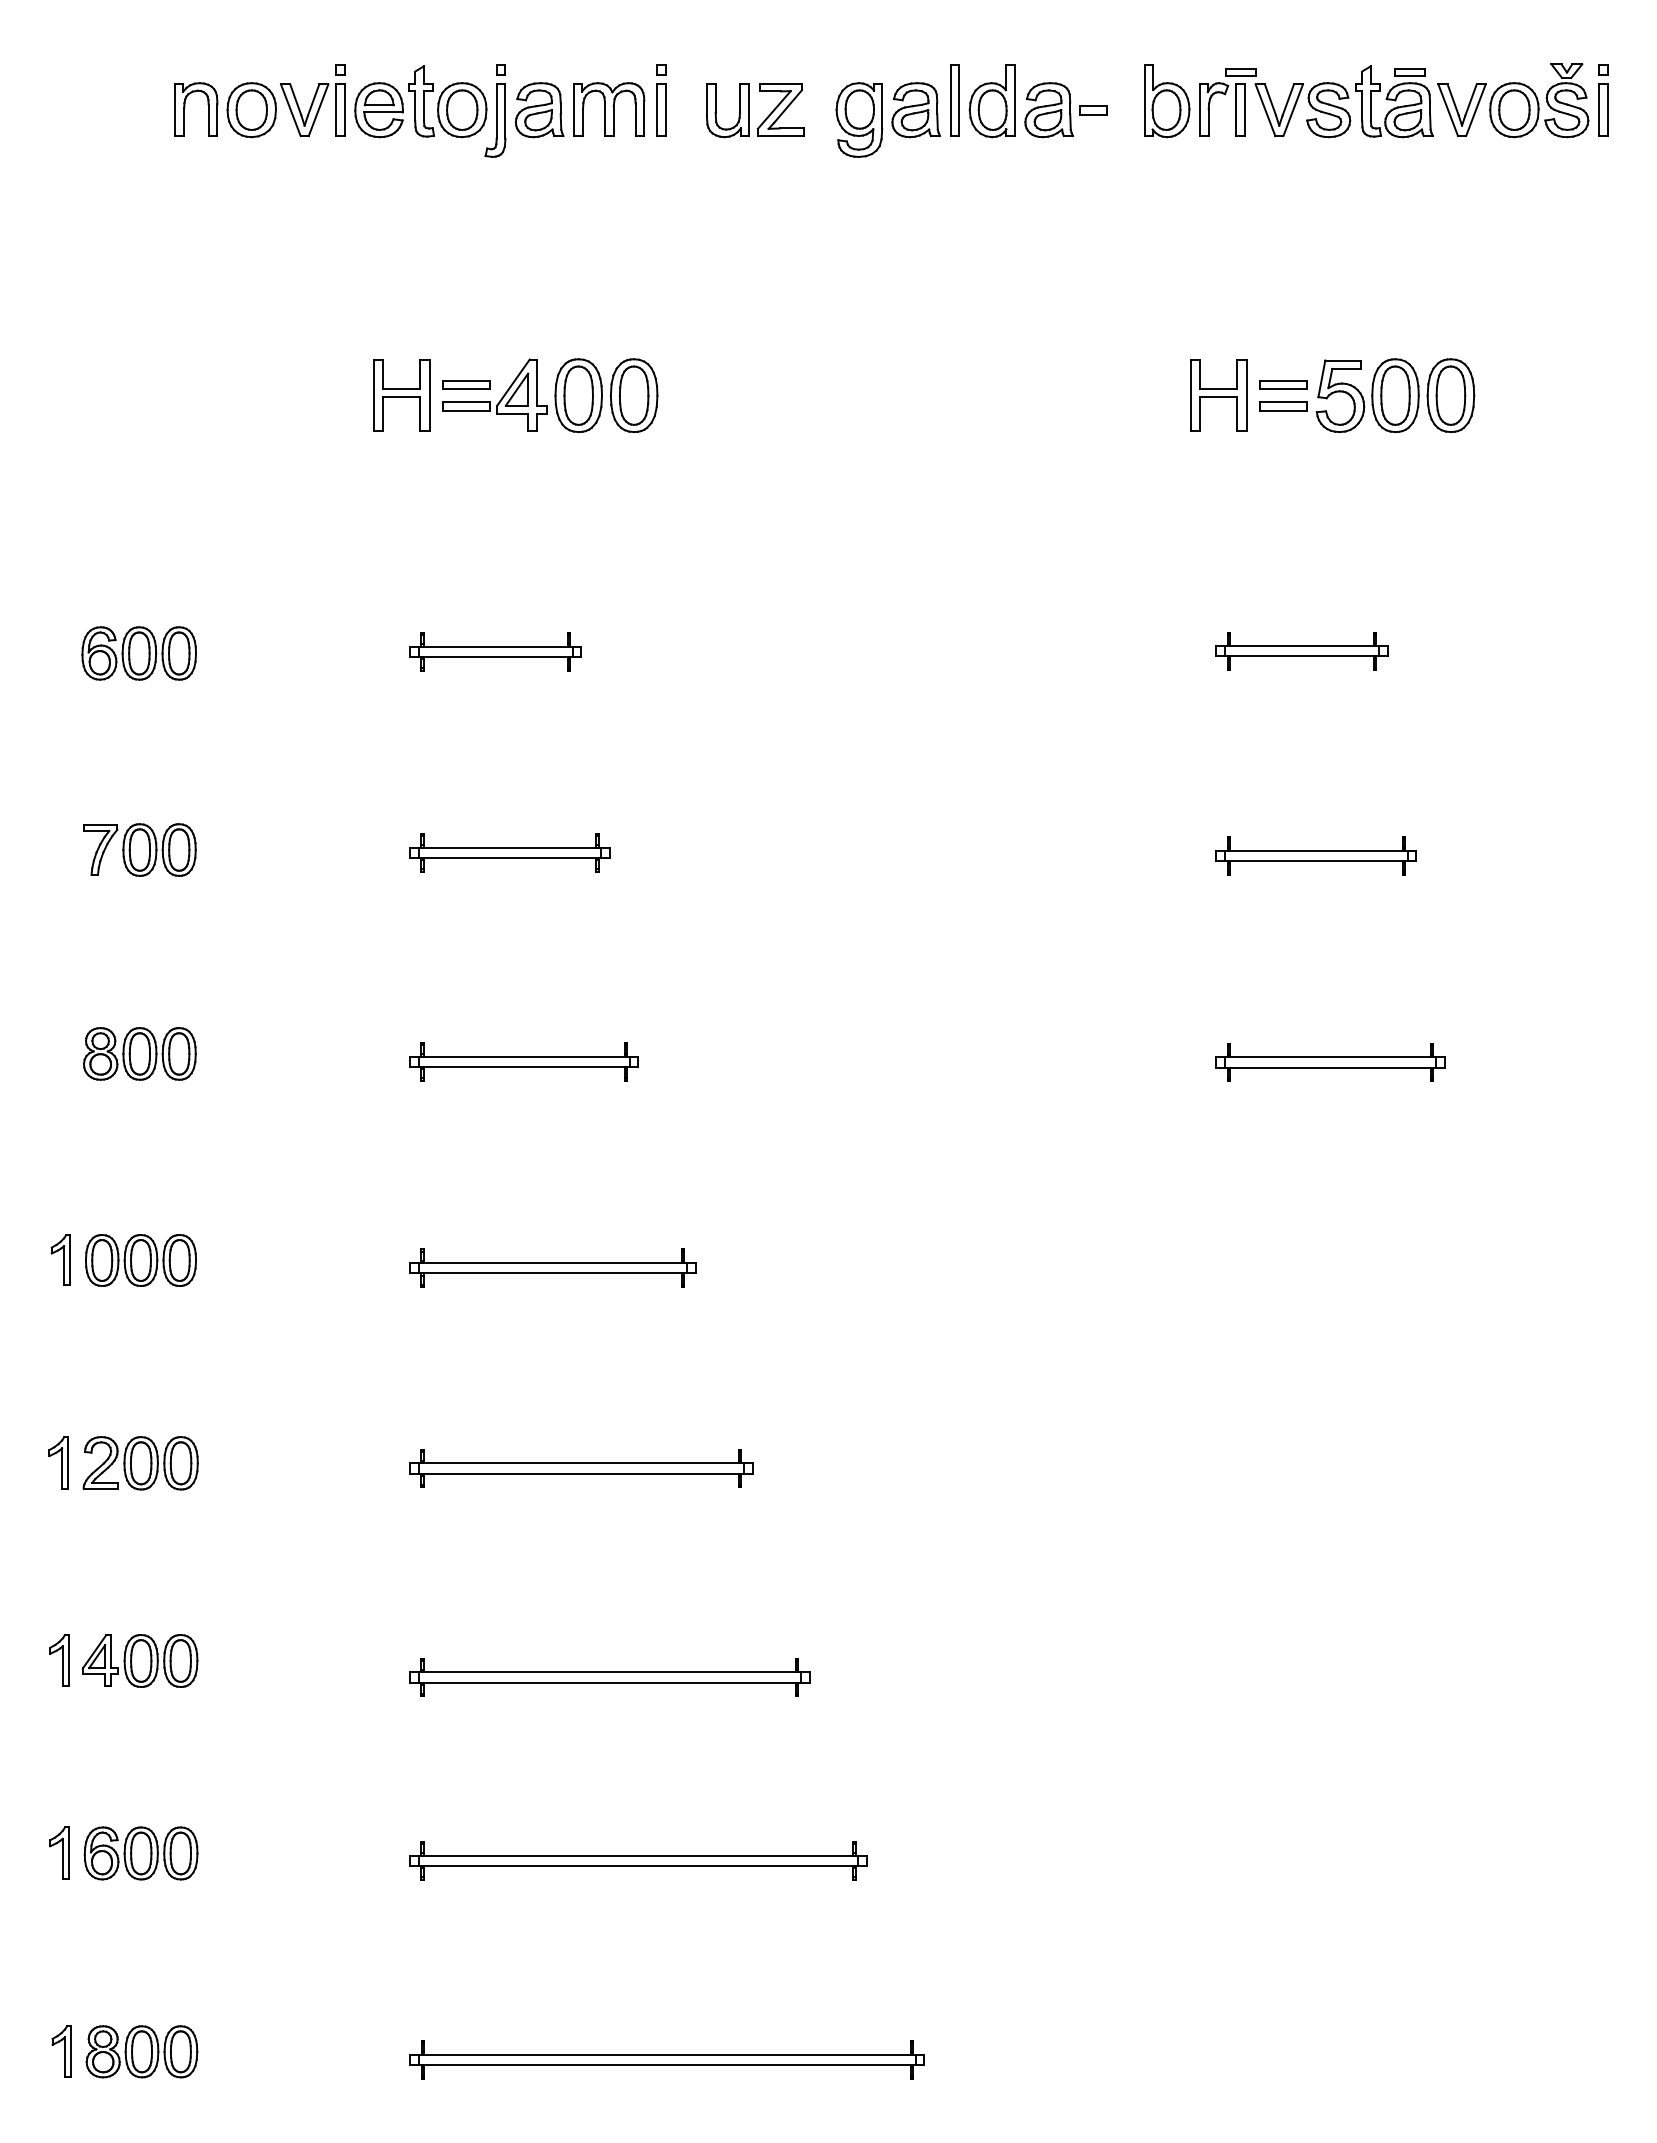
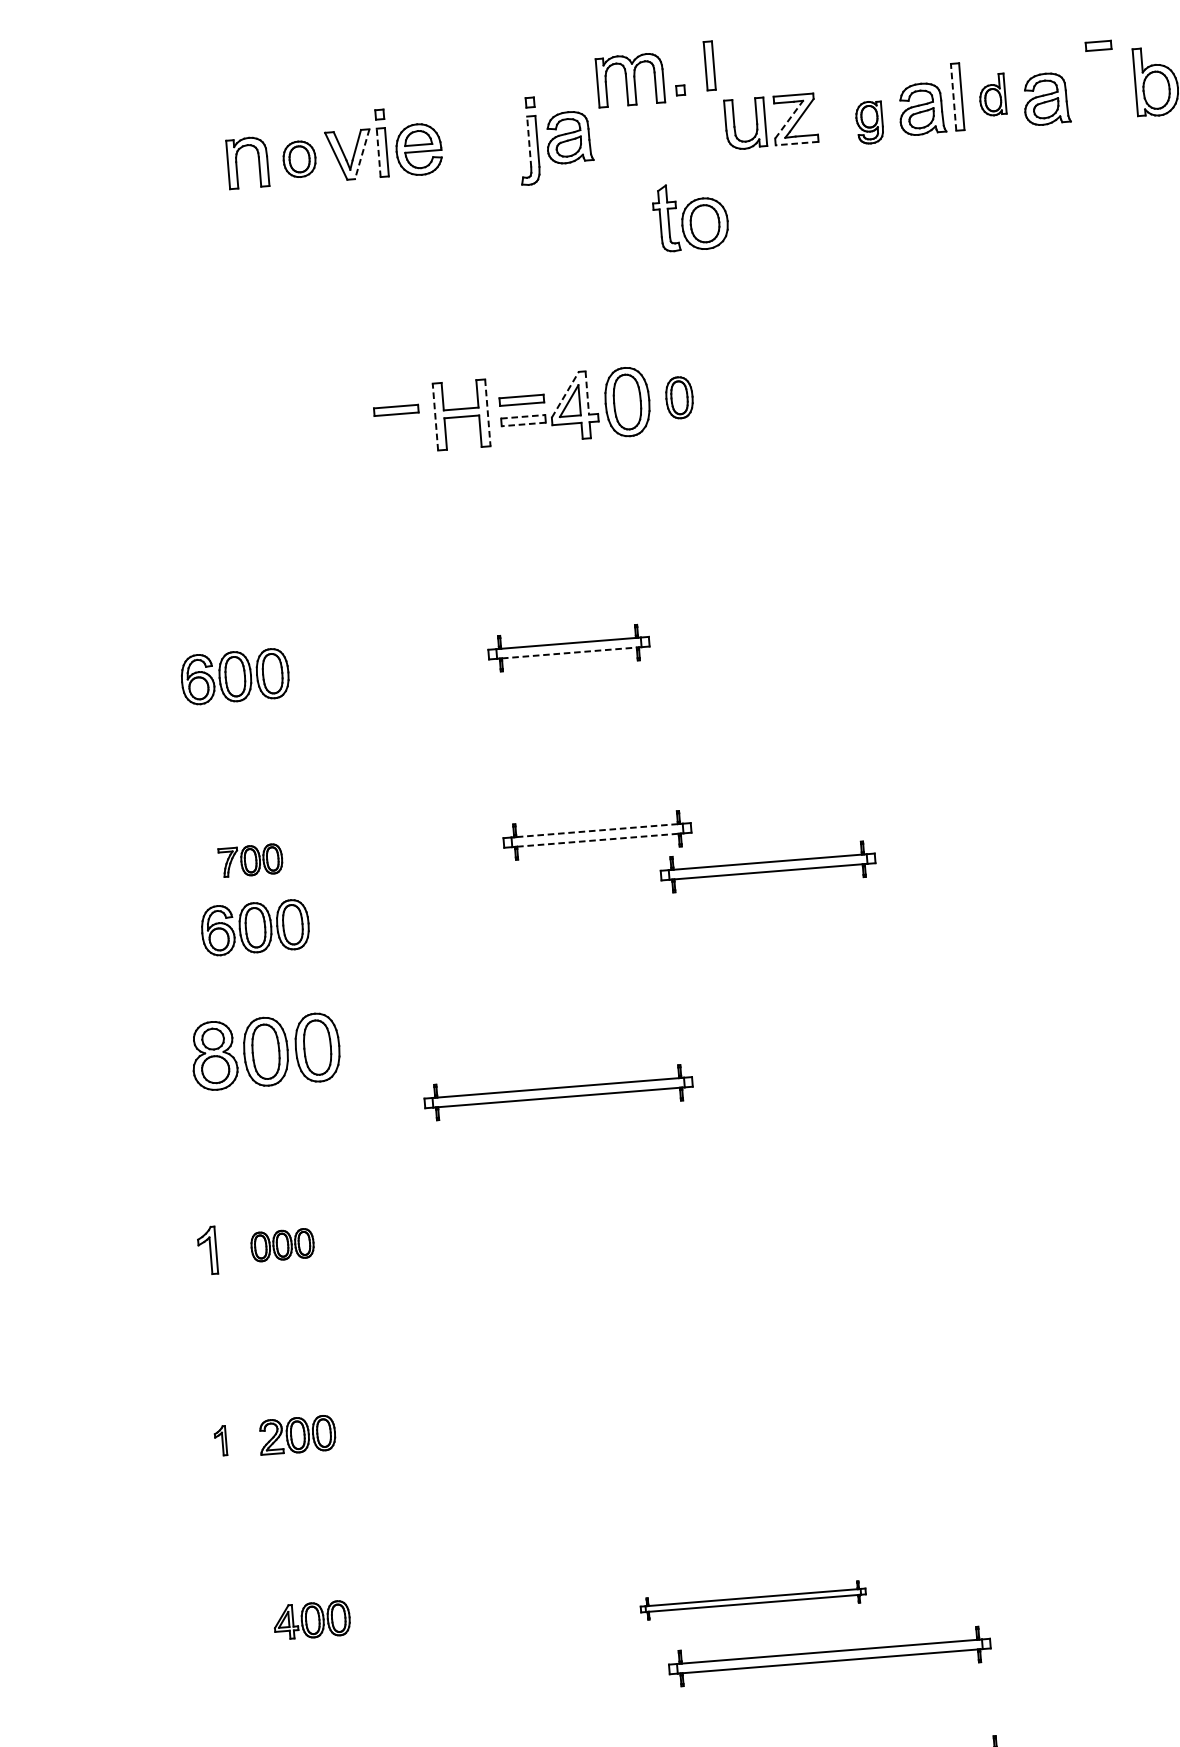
line: (950, 100) -> (953, 97), solid -> dashed
part: (447, 101) -> (690, 216), moved
part: (991, 101) -> (991, 95), size x0.6
part: (609, 109) -> (630, 80), moved
part: (661, 109) -> (709, 65), moved
line: (774, 109) -> (789, 119), solid -> dashed
part: (251, 110) -> (299, 159), size x0.7
line: (318, 110) -> (362, 154), solid -> dashed
line: (336, 110) -> (379, 153), solid -> dashed
line: (496, 110) -> (528, 141), solid -> dashed
part: (1093, 110) -> (1098, 46), moved
part: (859, 119) -> (869, 122), size x0.6
line: (780, 135) -> (796, 143), solid -> dashed
line: (513, 382) -> (565, 394), solid -> dashed
line: (536, 383) -> (586, 393), solid -> dashed
part: (332, 384) -> (395, 410), added
line: (373, 395) -> (435, 417), solid -> dashed
line: (429, 395) -> (487, 413), solid -> dashed
part: (634, 395) -> (679, 397), size x0.6
line: (466, 402) -> (522, 416), solid -> dashed
line: (466, 410) -> (523, 424), solid -> dashed
line: (495, 656) -> (569, 652), solid -> dashed
line: (509, 847) -> (596, 830), solid -> dashed
part: (139, 849) -> (250, 860), size x0.6
line: (510, 857) -> (598, 839), solid -> dashed
part: (138, 921) -> (254, 927), added
part: (139, 1053) -> (265, 1051), size x1.4
part: (523, 1061) -> (767, 866), moved
part: (140, 1260) -> (282, 1245), size x0.6
part: (552, 1267) -> (558, 1091), moved
part: (58, 1462) -> (220, 1440), size x0.6
part: (140, 1463) -> (297, 1435), size x0.7
part: (581, 1468) -> (830, 1656), moved
part: (59, 1660) -> (236, 1626), removed
part: (140, 1660) -> (312, 1619), size x0.7
part: (609, 1677) -> (752, 1600), size x0.6

